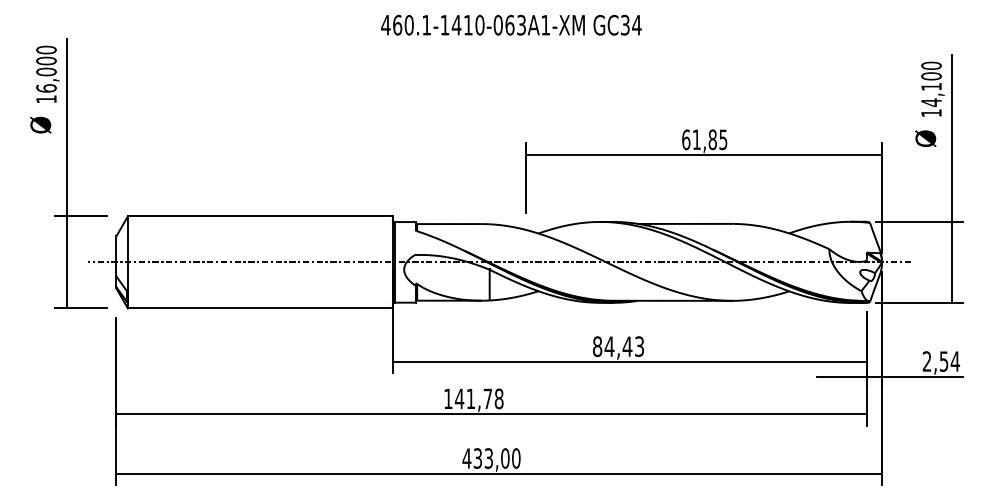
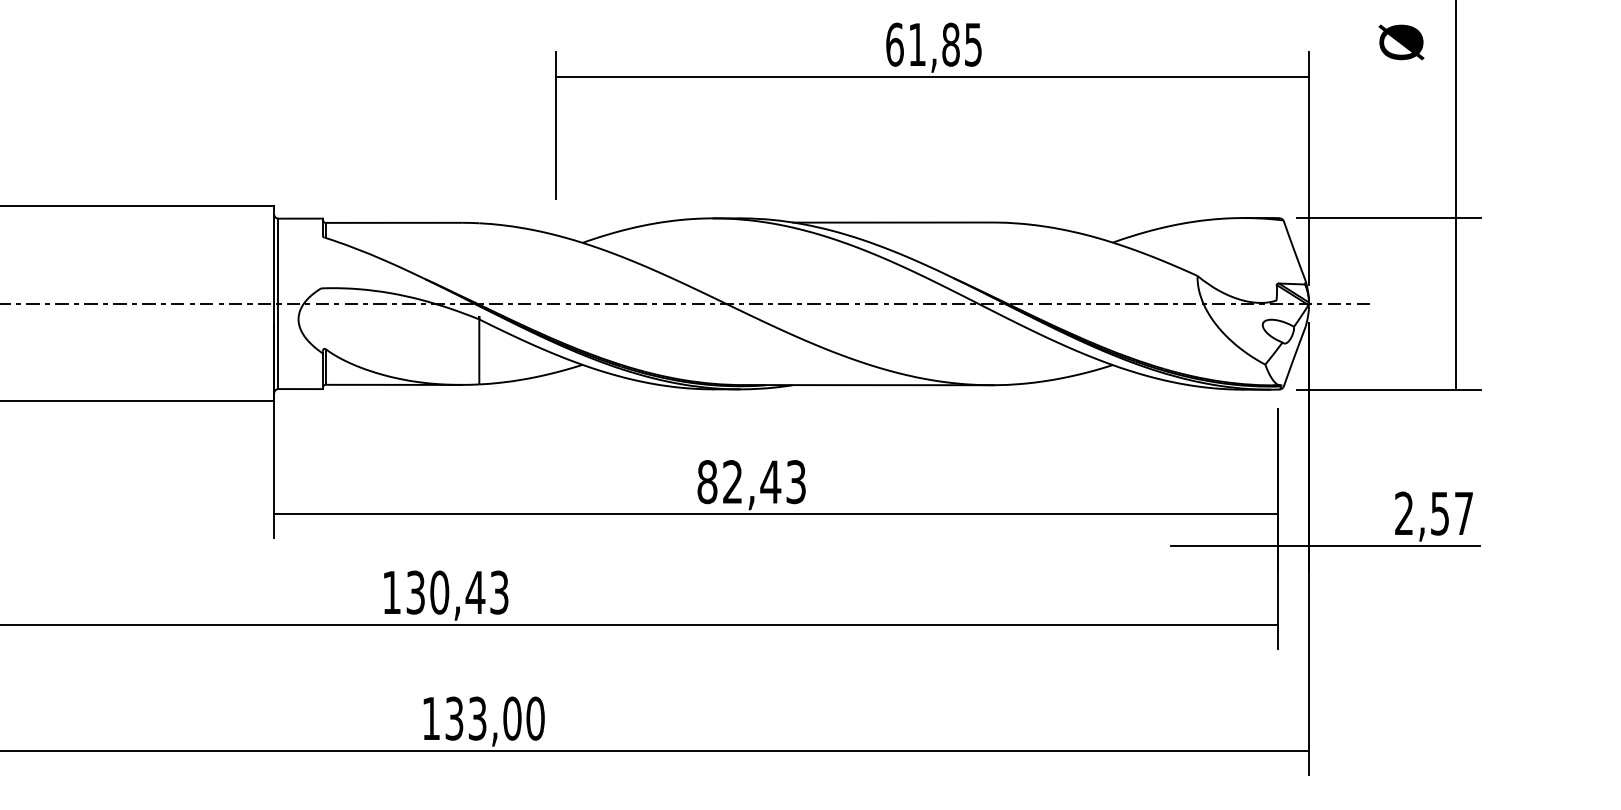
text: (609, 346) -> (732, 481), 84,43 -> 82,43
text: (955, 361) -> (1464, 513), 2,54 -> 2,57
text: (479, 398) -> (457, 591), 141,78 -> 130,43
text: (466, 458) -> (430, 718), 433,00 -> 133,00

